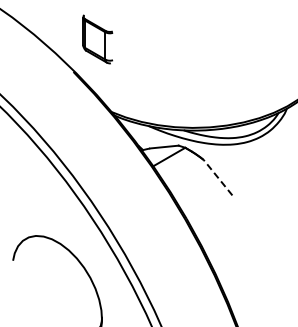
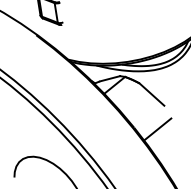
line: (218, 177) -> (152, 94), dashed -> solid
line: (218, 226) -> (157, 129), added

